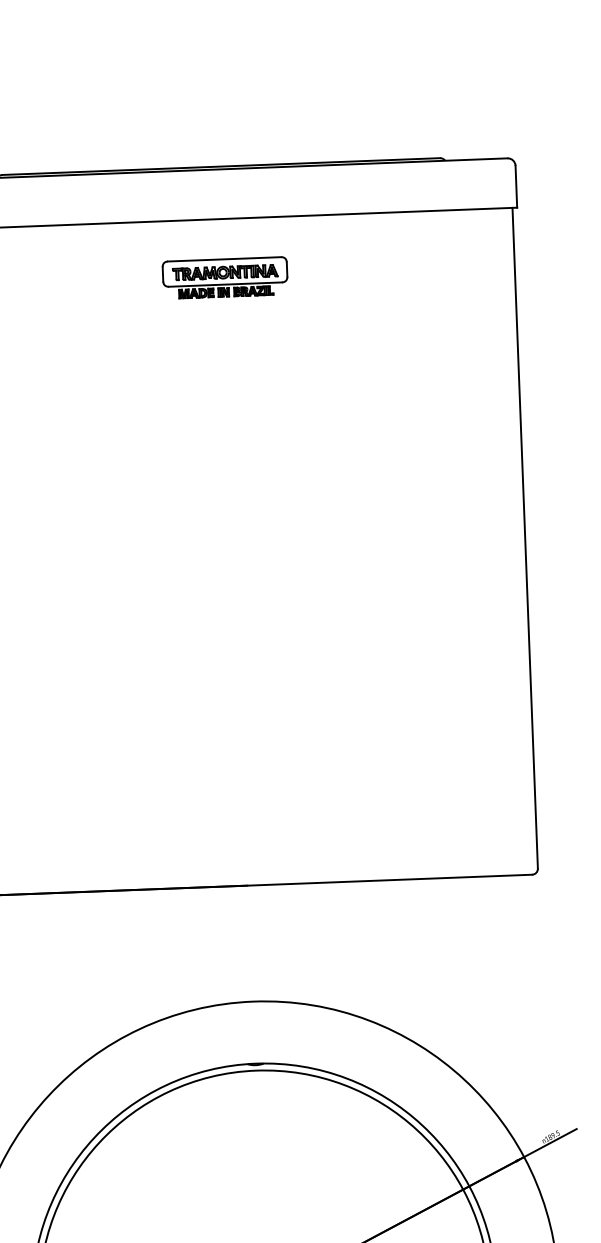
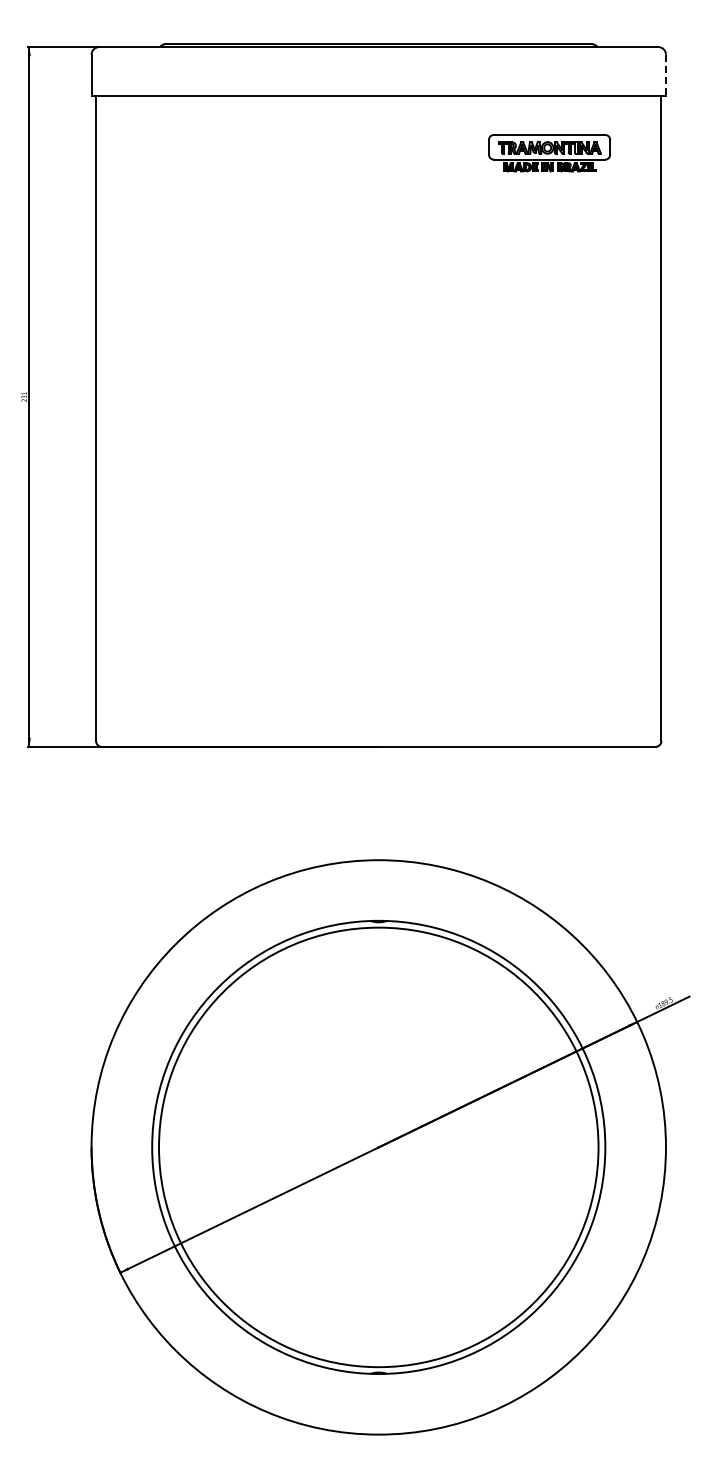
line: (515, 187) -> (665, 75), solid -> dashed
part: (225, 278) -> (549, 153), moved

